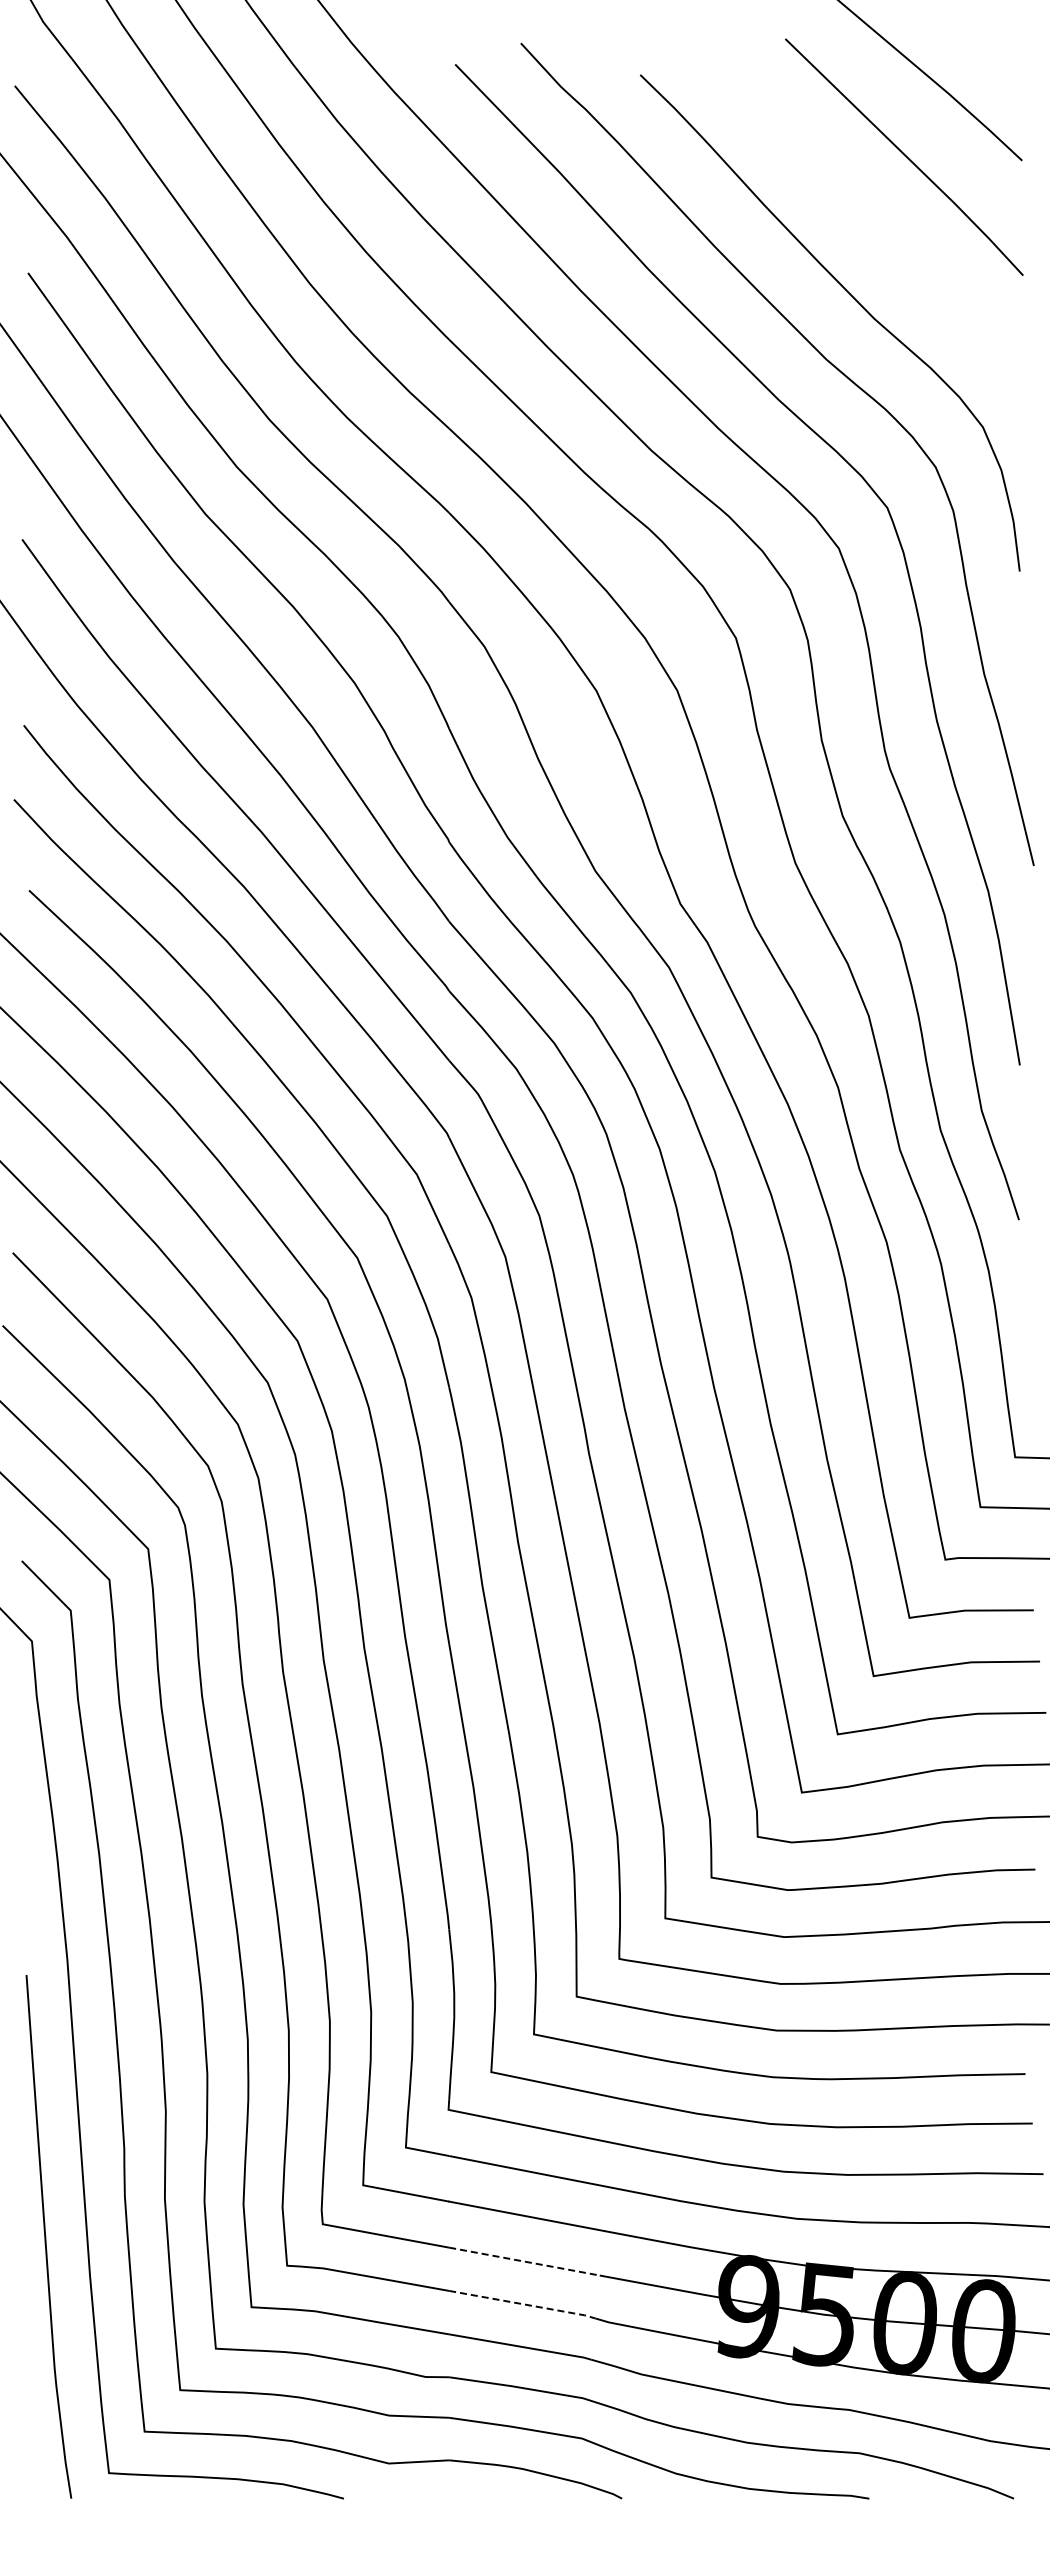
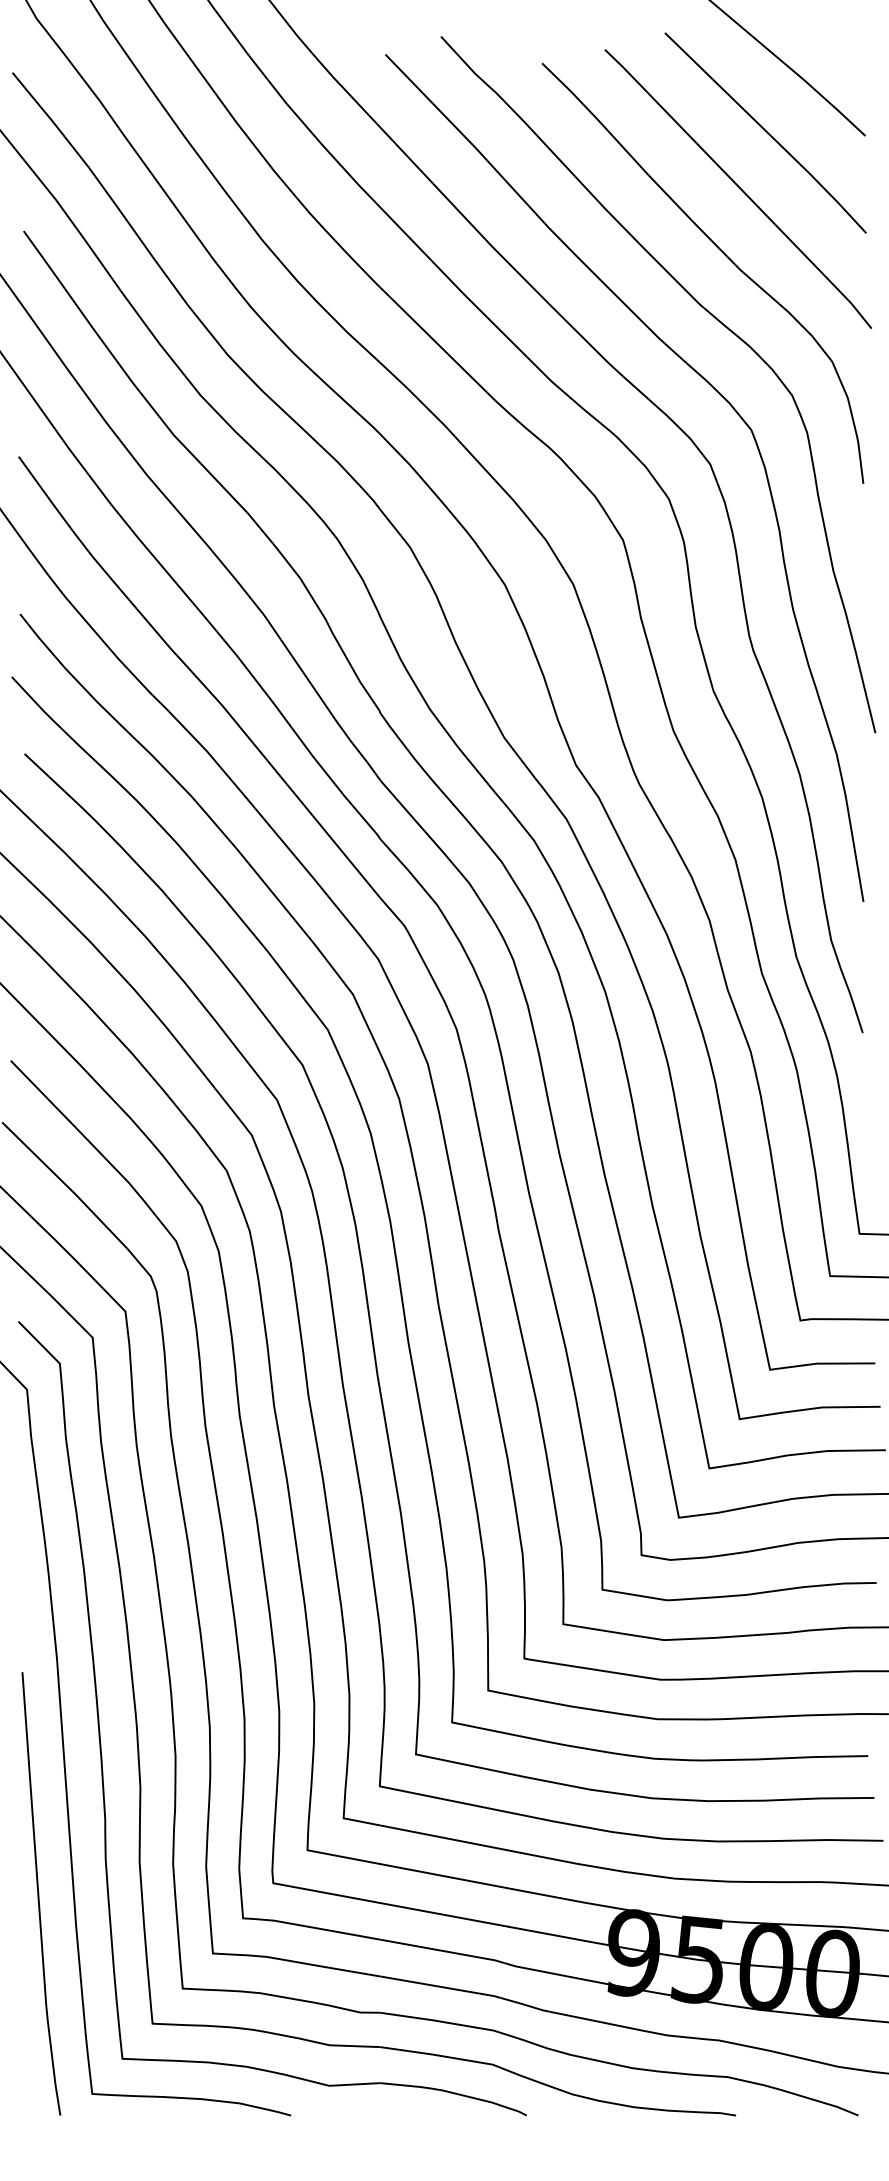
line: (872, 222) -> (738, 188), added
line: (524, 2261) -> (444, 1914), dashed -> solid
line: (523, 2304) -> (443, 1951), dashed -> solid

